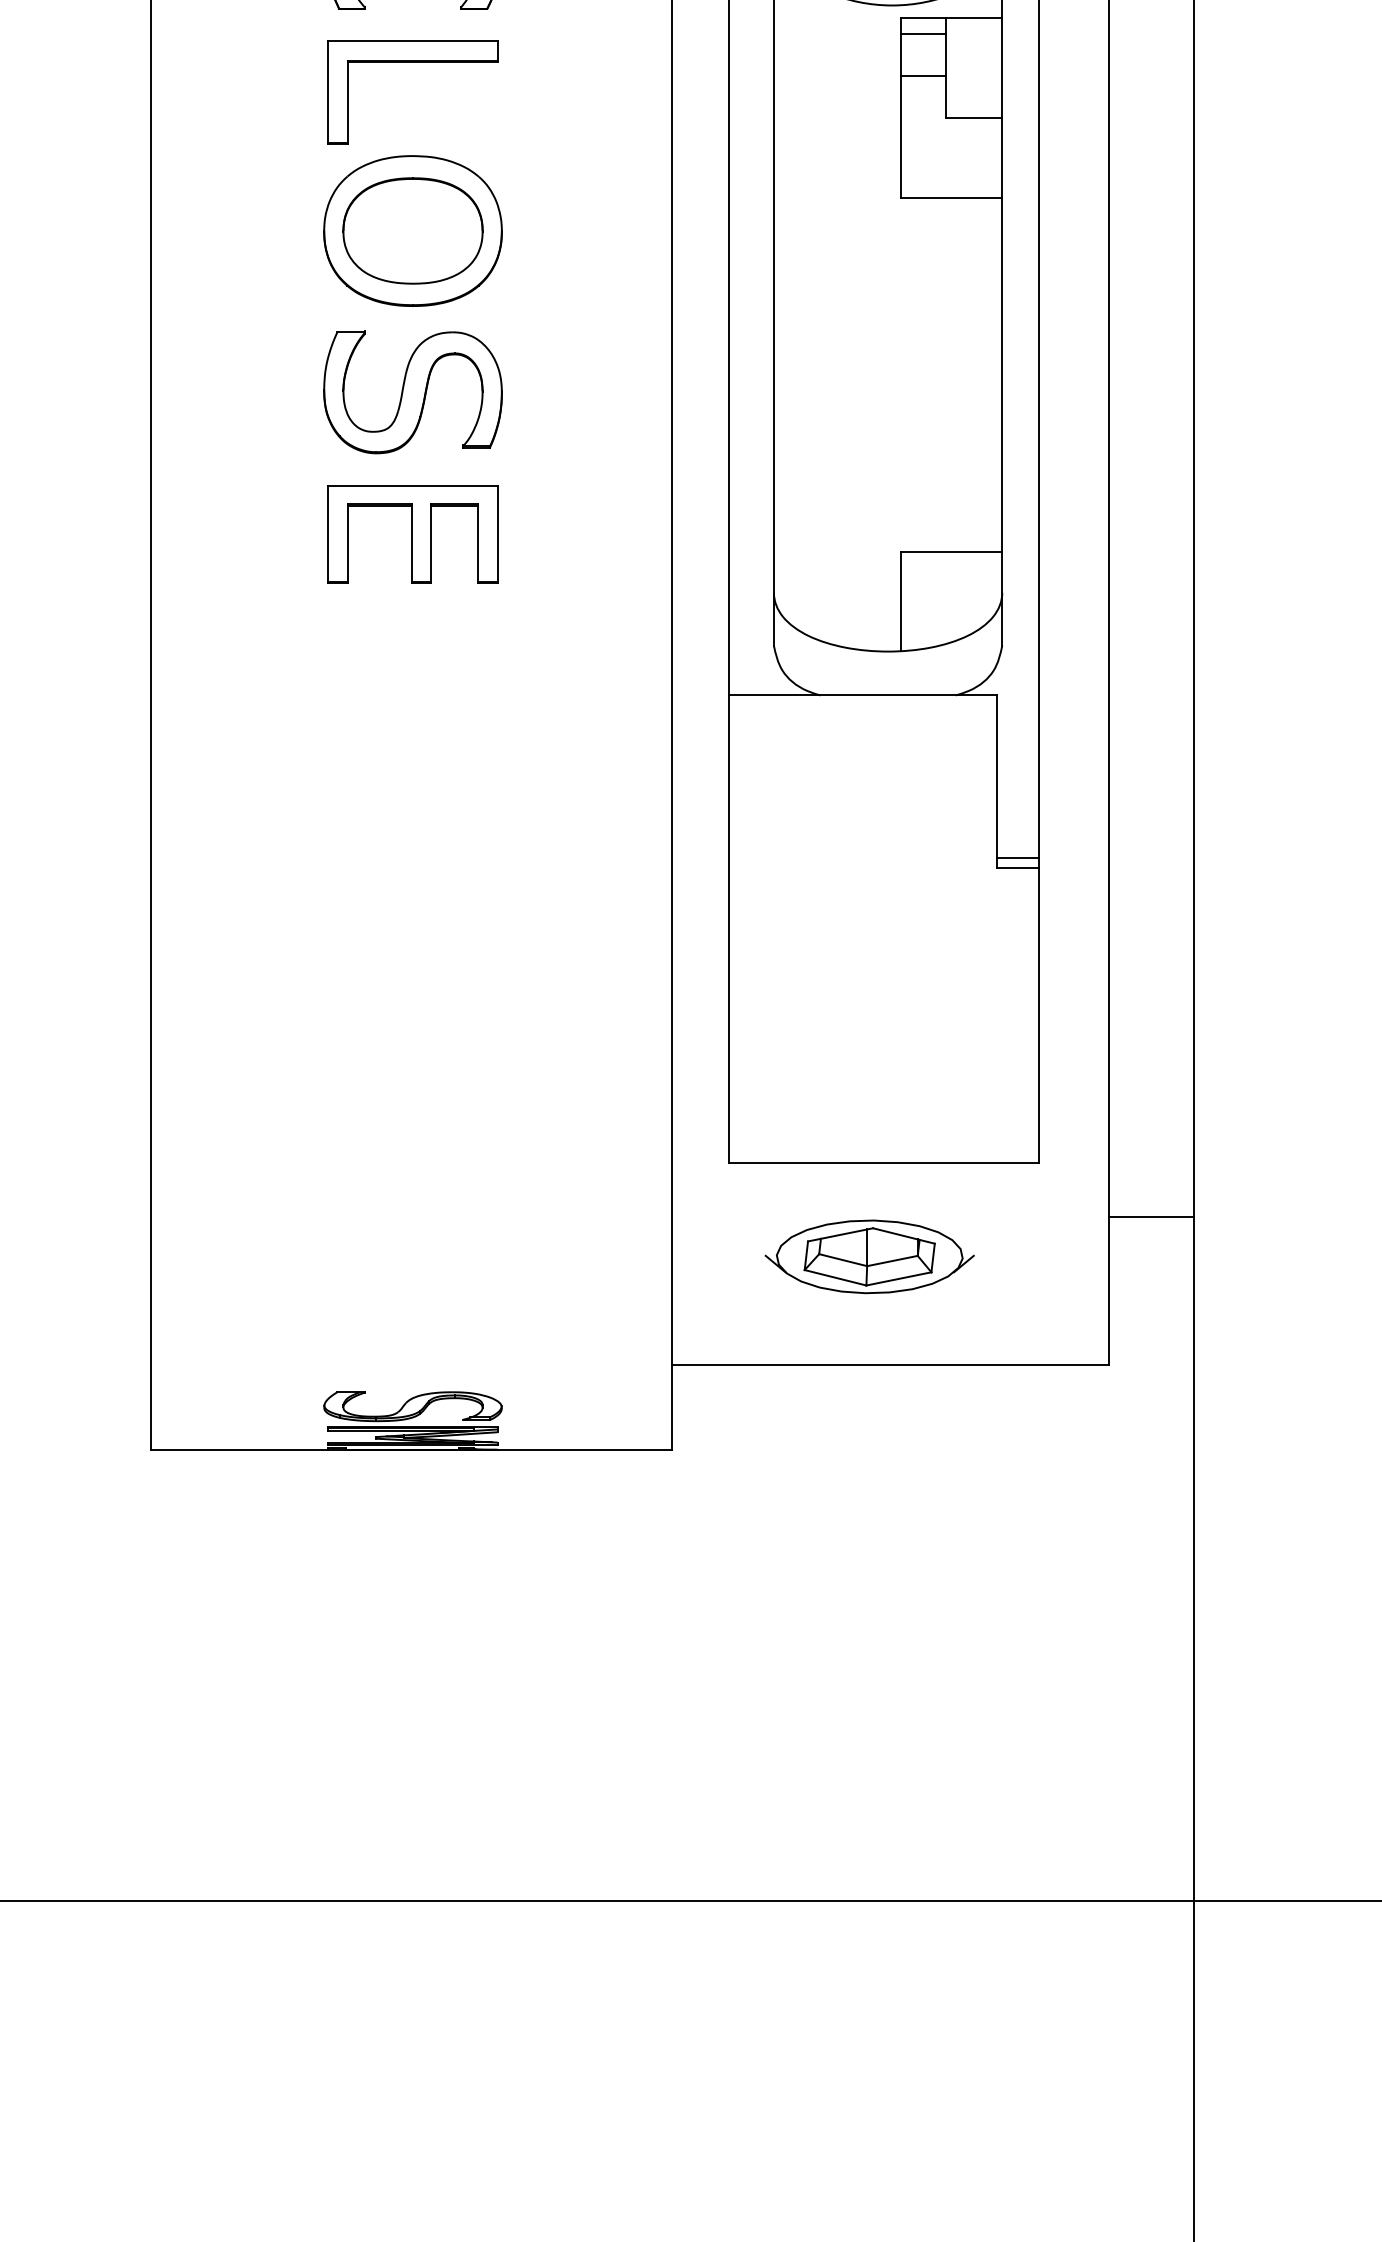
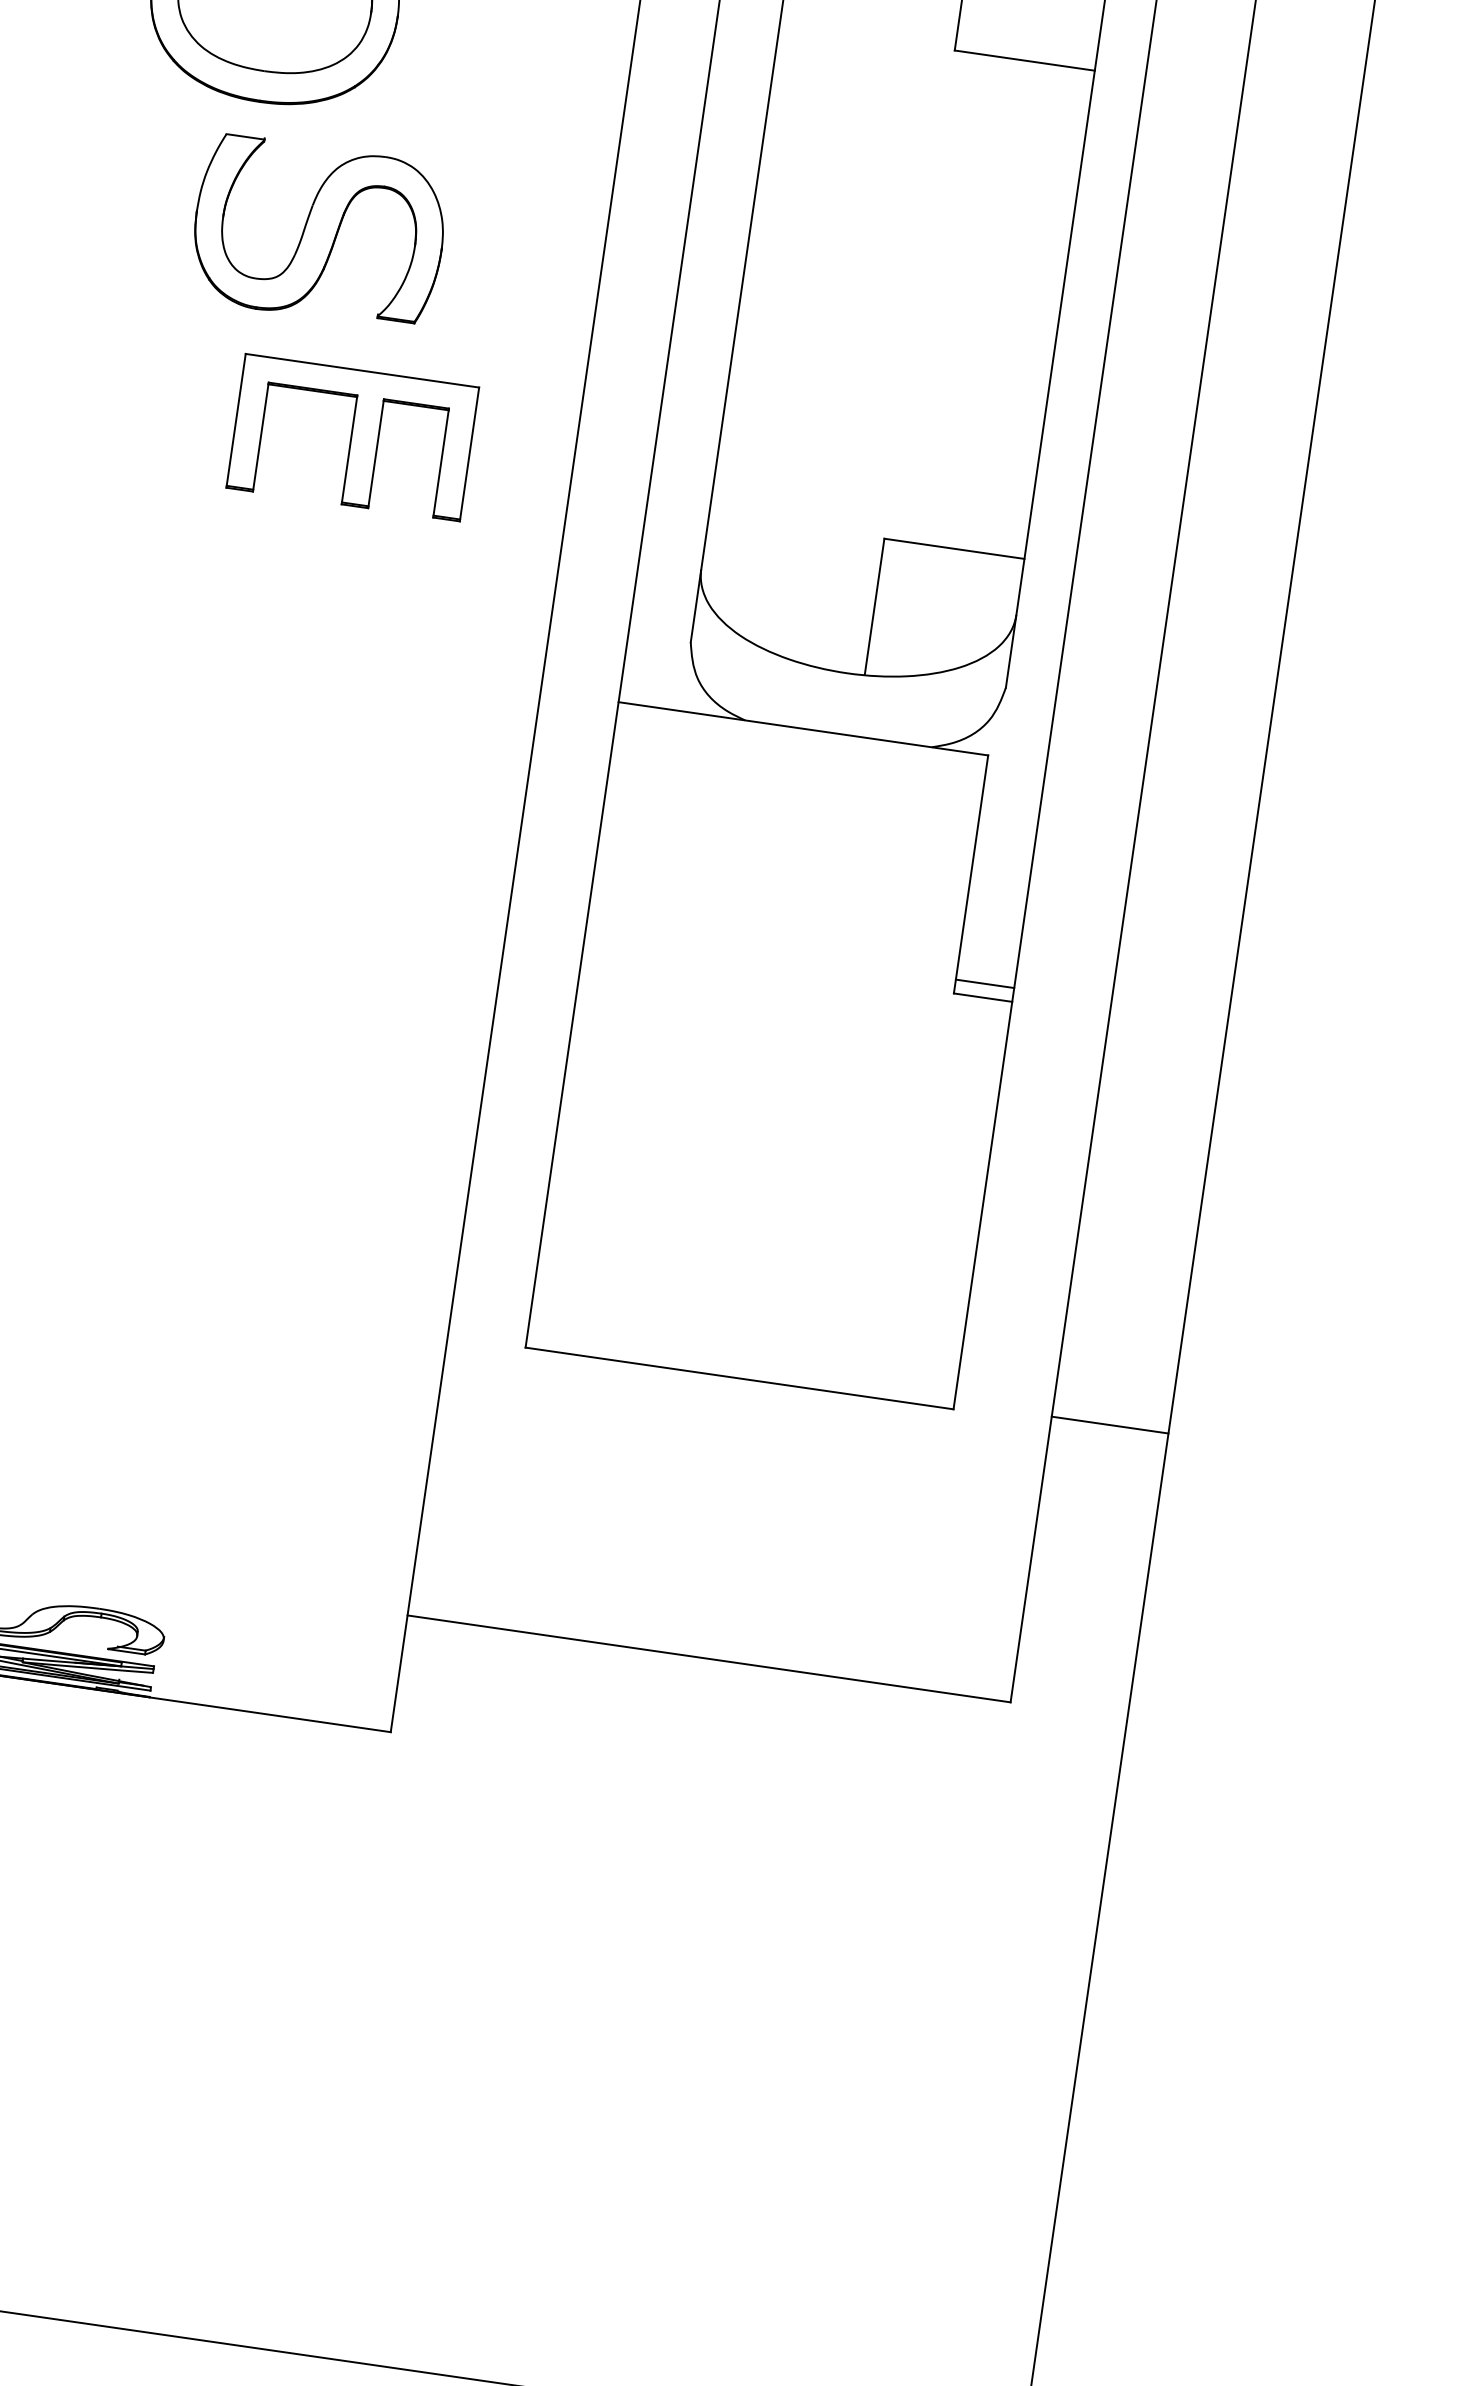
part: (412, 392) -> (318, 232), moved
part: (412, 534) -> (352, 437), moved
line: (1151, 1217) -> (1109, 1425), moved
part: (869, 1256) -> (701, 1504), removed

